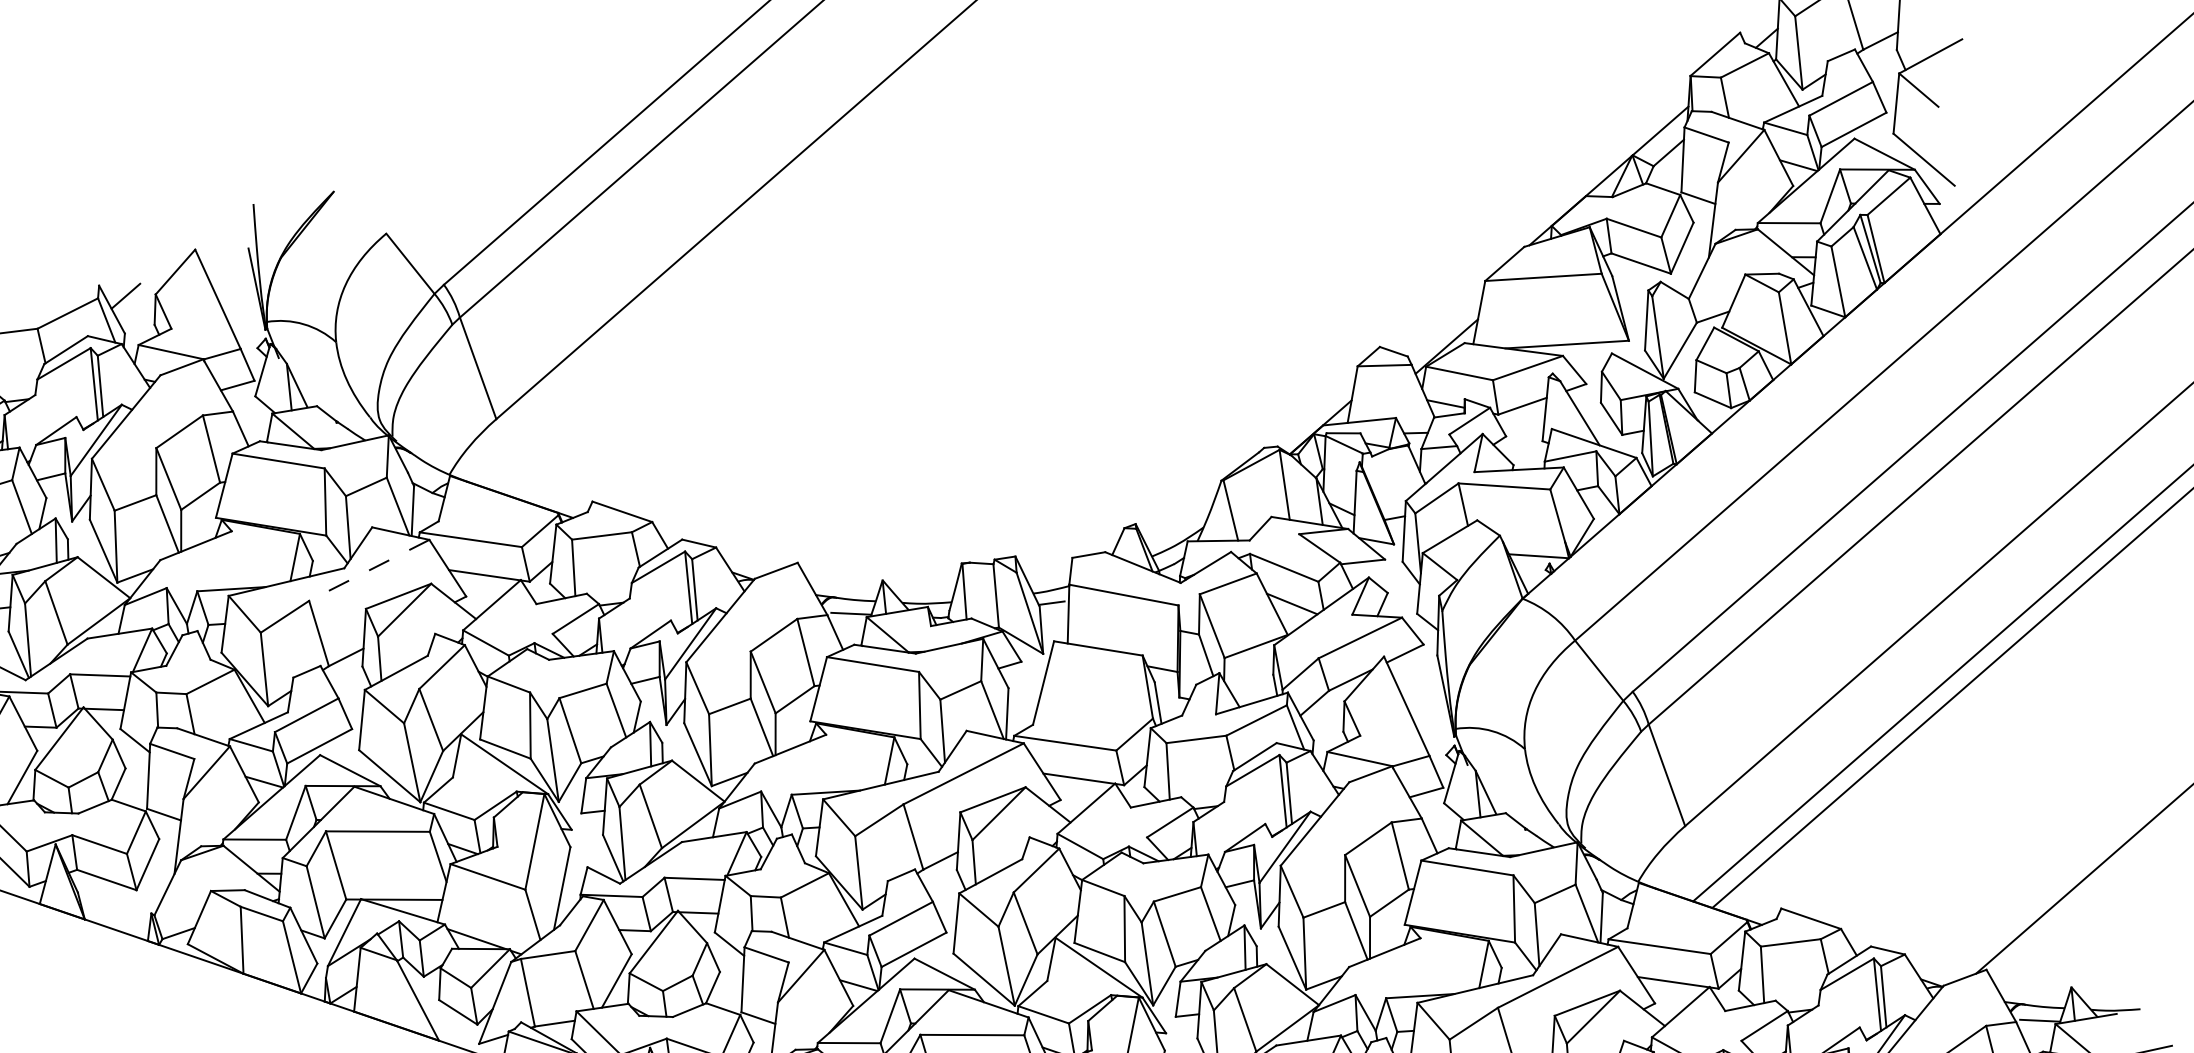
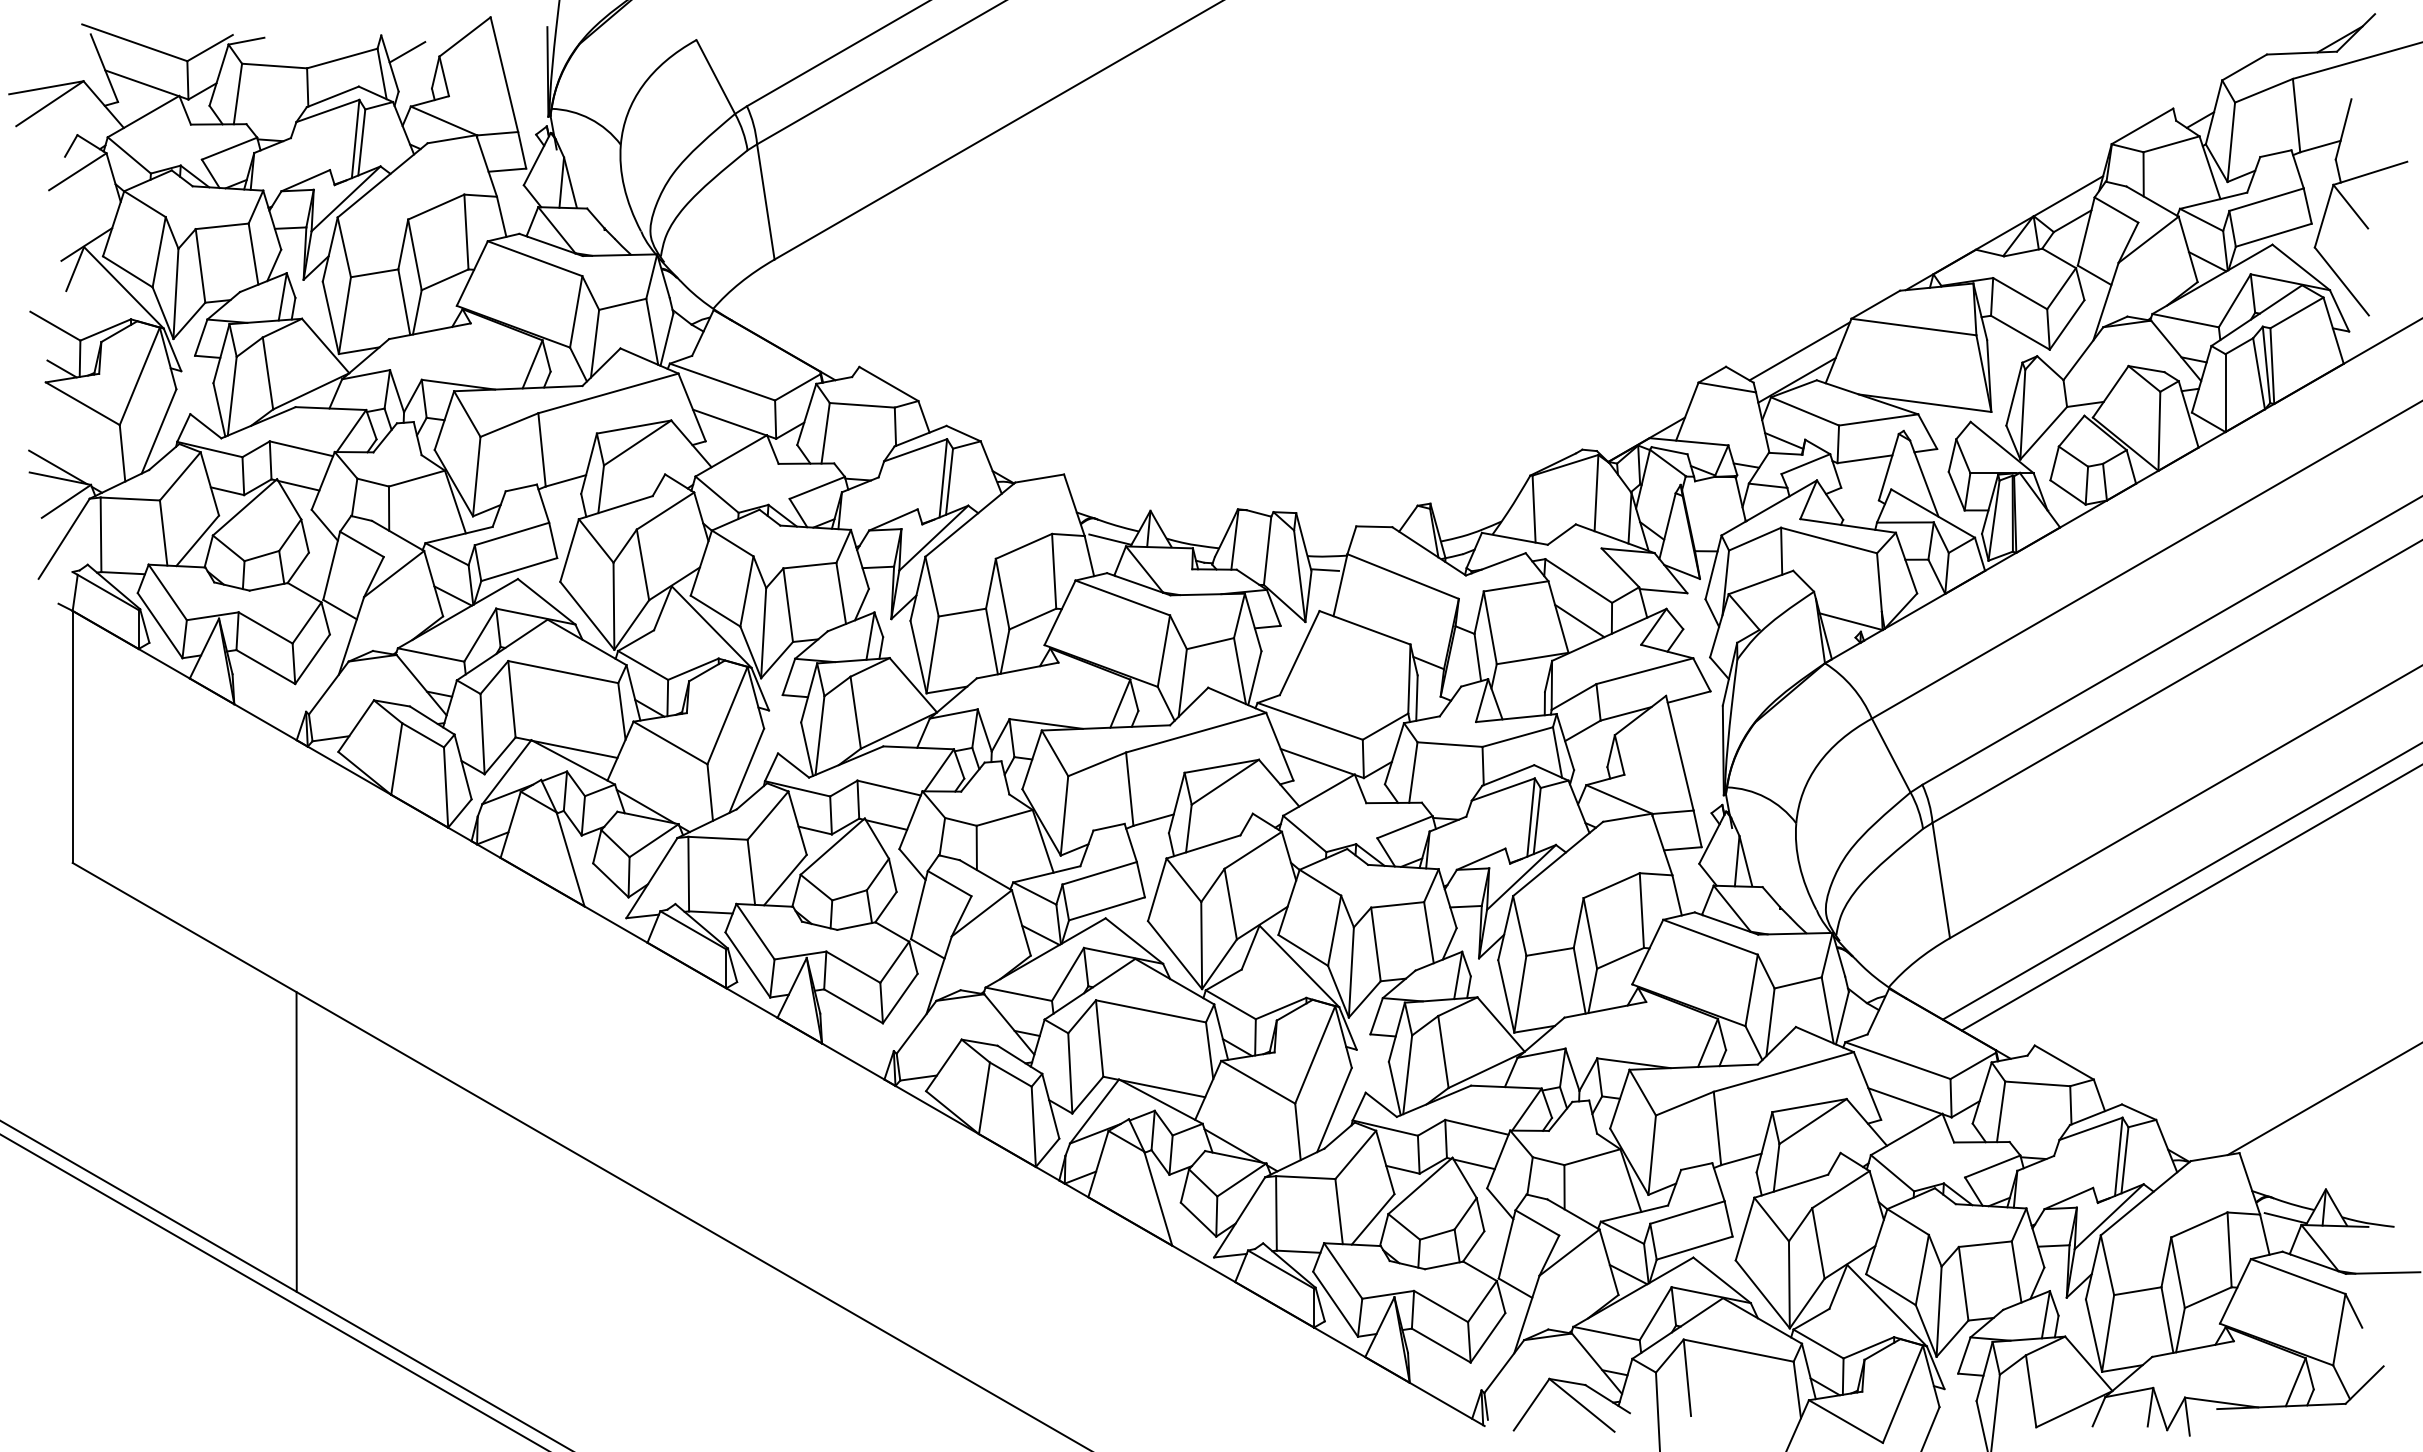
line: (1443, 320) -> (1799, 351), added
line: (369, 570) -> (608, 393), dashed -> solid

